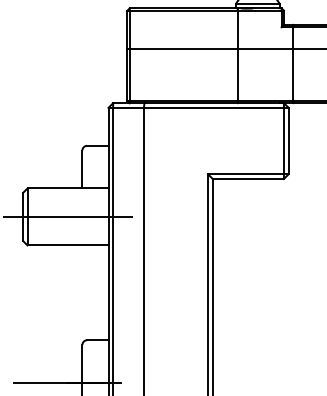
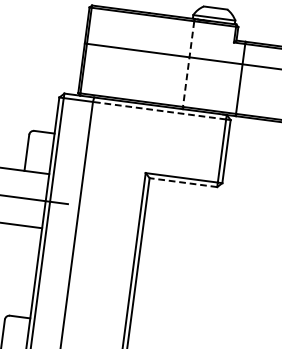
line: (237, 56) -> (188, 64), solid -> dashed
line: (213, 107) -> (159, 110), solid -> dashed
line: (248, 179) -> (183, 183), solid -> dashed

